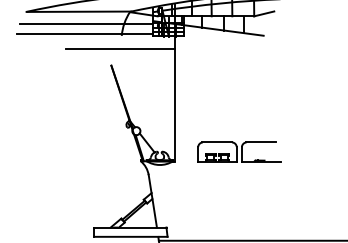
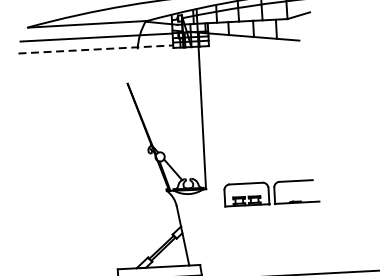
line: (84, 34) -> (95, 49), solid -> dashed
line: (120, 49) -> (137, 64), removed
part: (239, 151) -> (271, 192), moved

